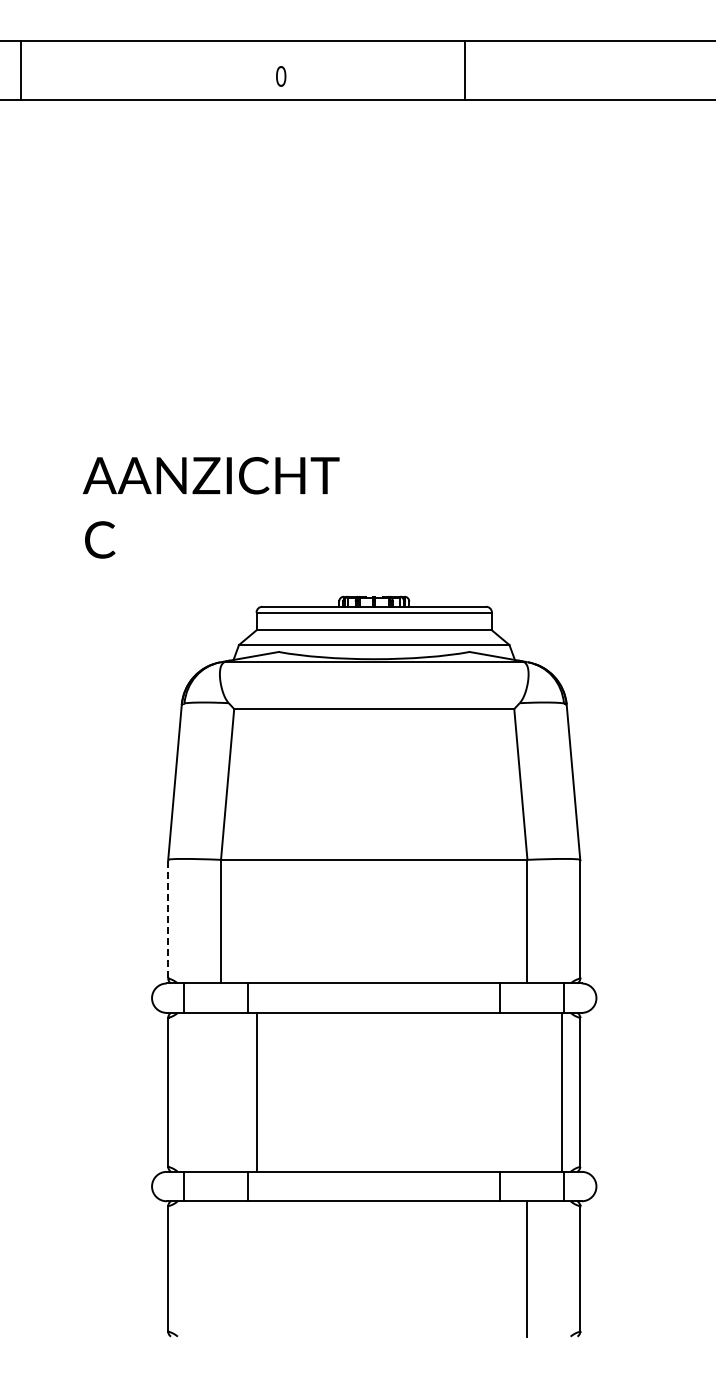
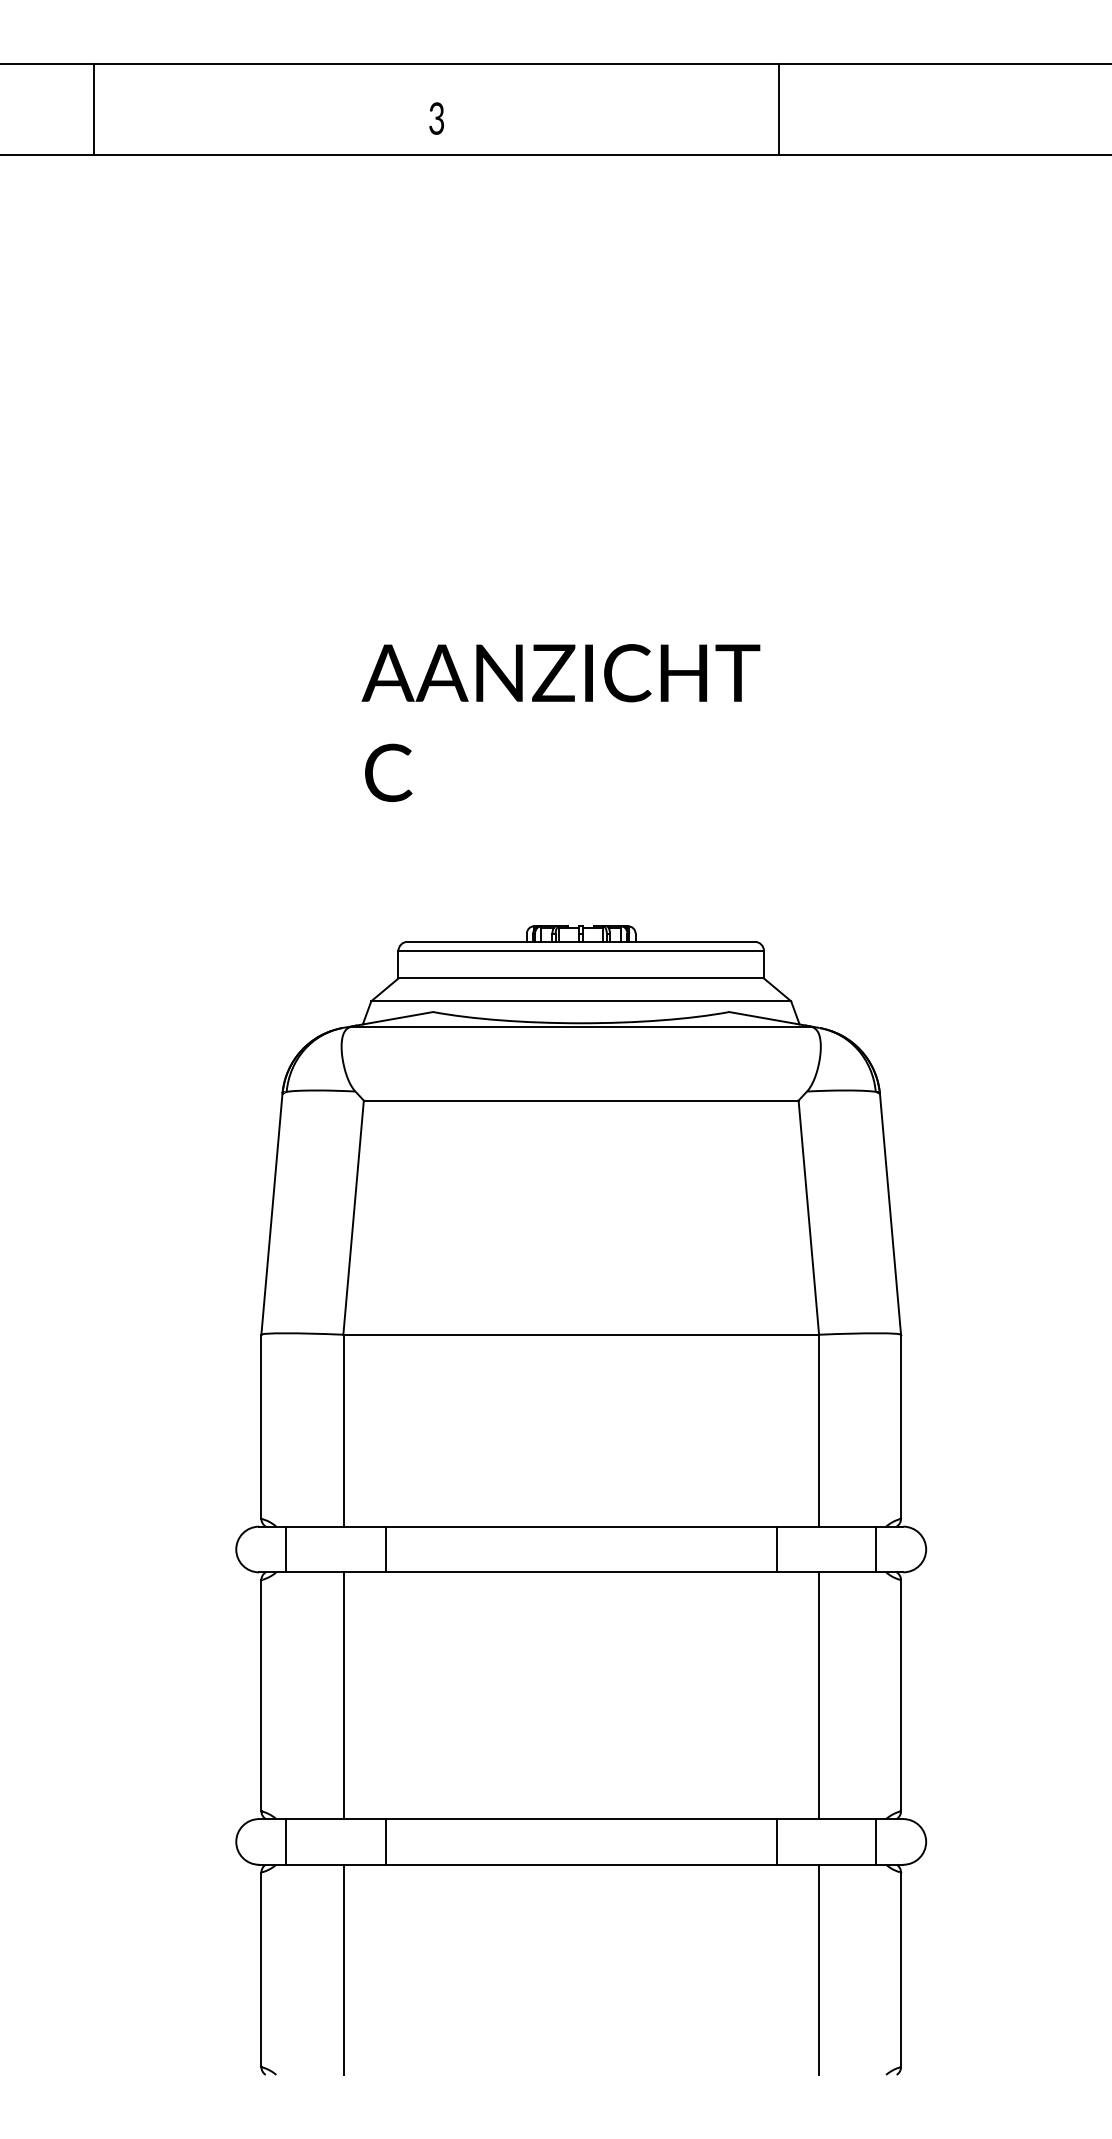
line: (21, 70) -> (94, 109), moved
line: (464, 70) -> (778, 109), moved
text: (281, 76) -> (437, 118), 0 -> 3
text: (211, 507) -> (561, 722), moved
line: (168, 918) -> (261, 1425), dashed -> solid
line: (257, 1091) -> (344, 1694), moved
line: (562, 1091) -> (819, 1694), moved
line: (221, 1268) -> (344, 1969), added

